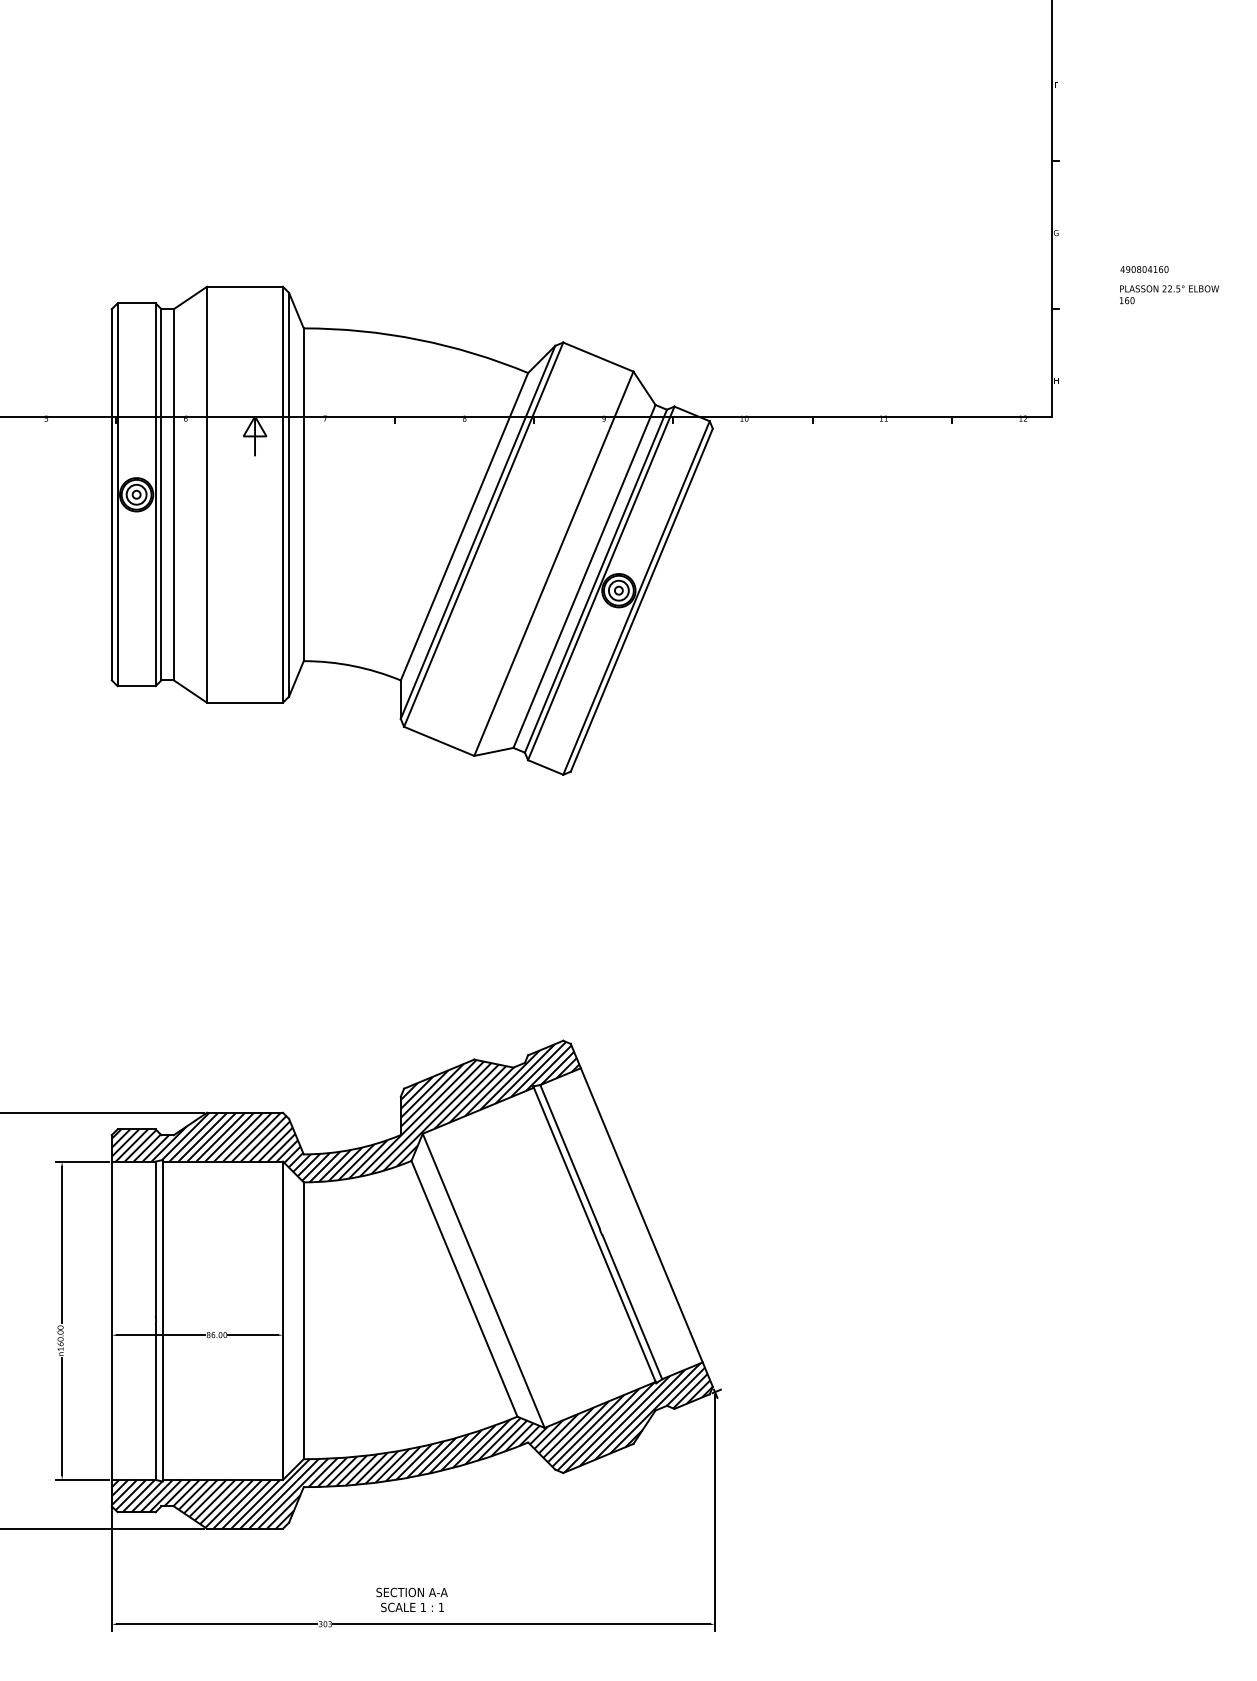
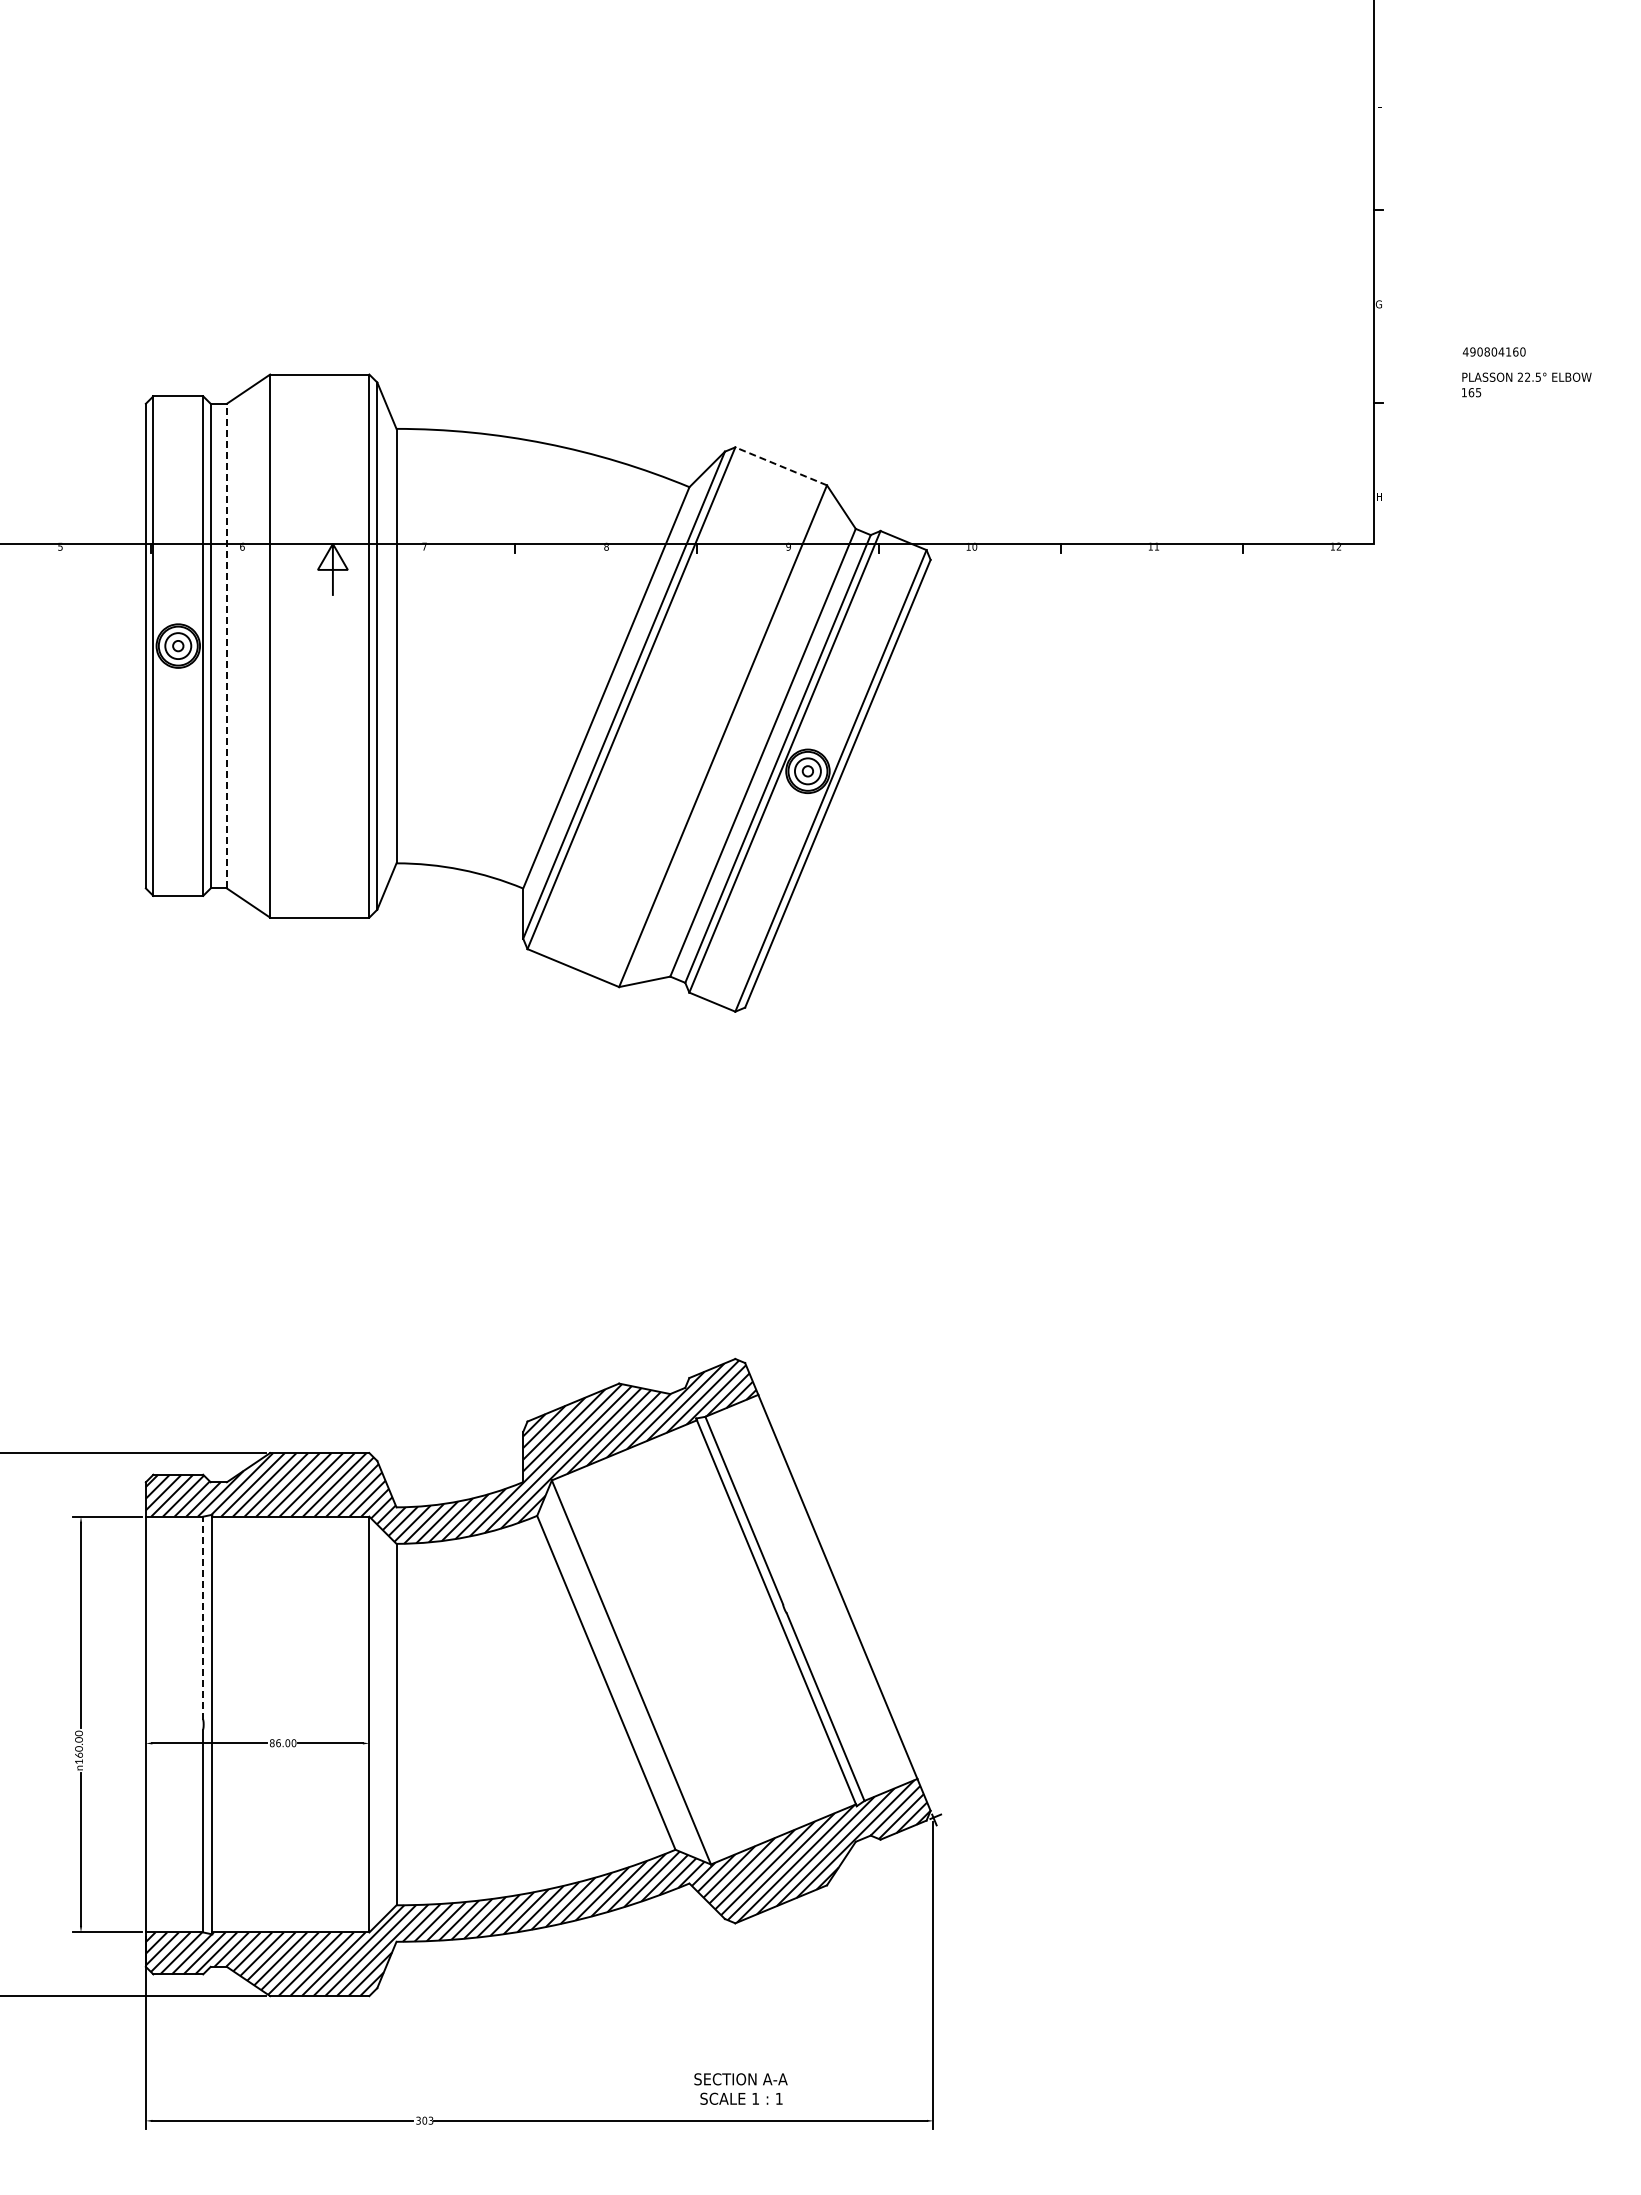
text: (1132, 300) -> (1478, 392), 160 -> 165
line: (598, 357) -> (781, 466), solid -> dashed
line: (173, 494) -> (226, 645), solid -> dashed
line: (155, 1238) -> (203, 1617), solid -> dashed
text: (411, 1599) -> (740, 2088), moved

